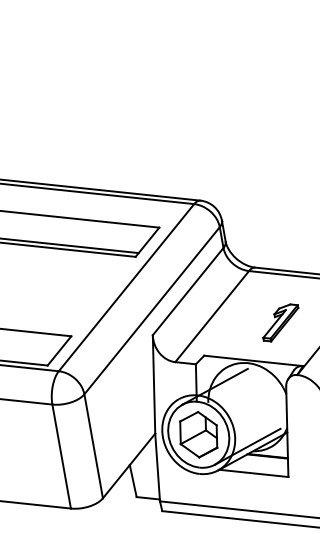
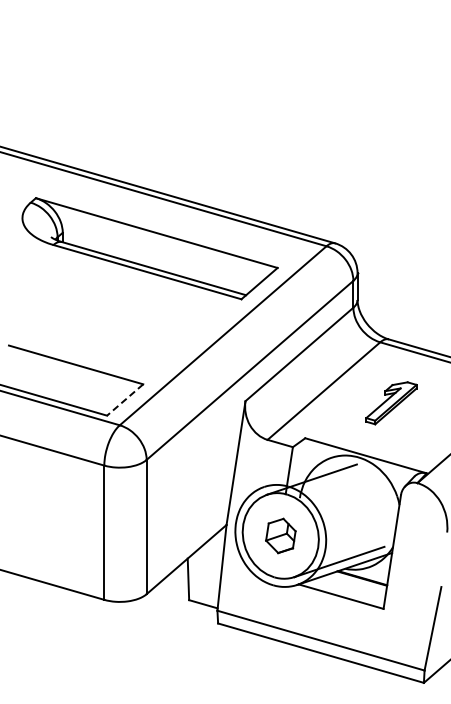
part: (280, 323) -> (391, 403), moved
line: (59, 351) -> (125, 400), solid -> dashed
part: (198, 434) -> (280, 535), size x0.6

